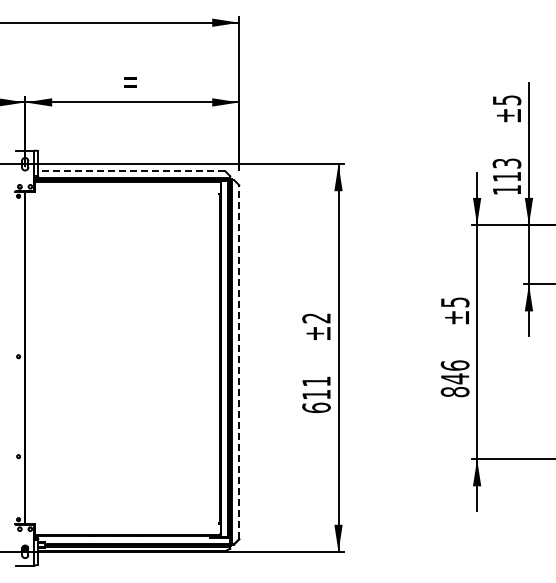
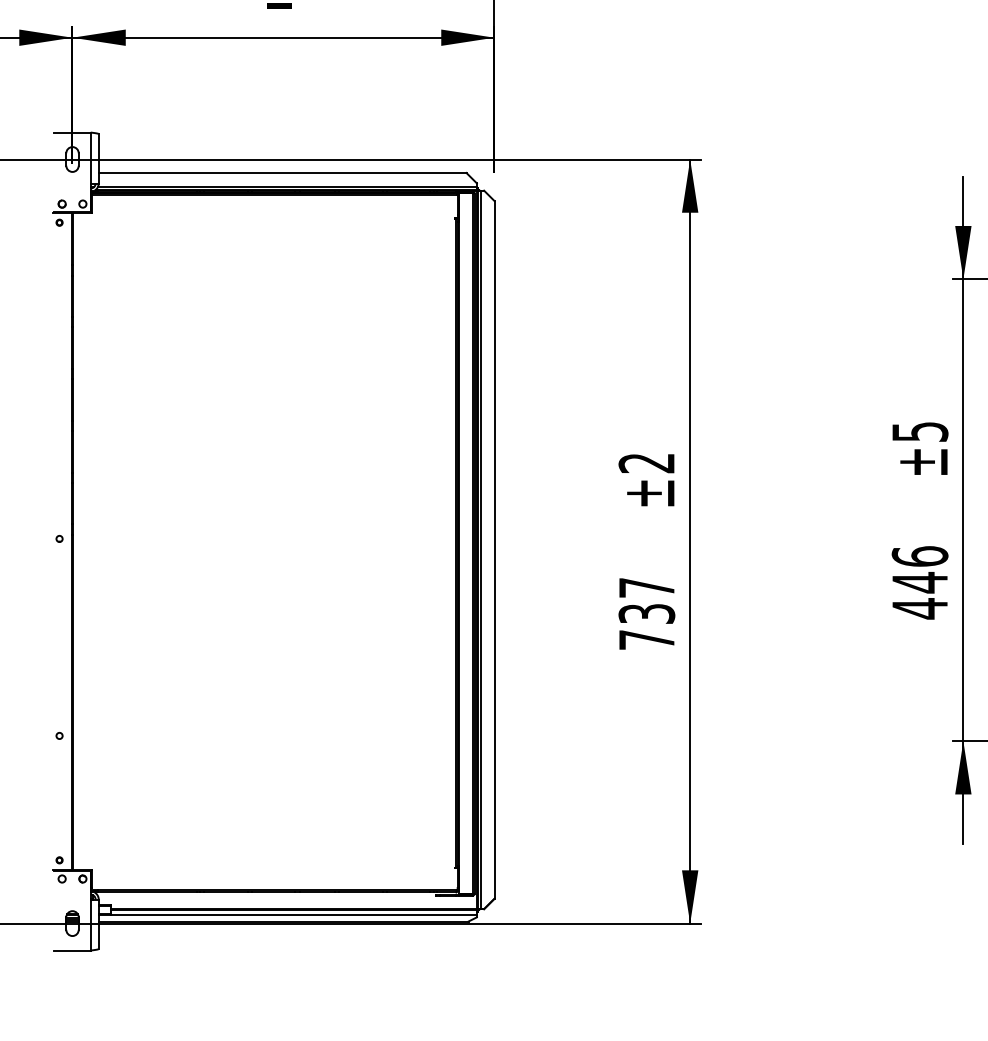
line: (131, 171) -> (282, 173), dashed -> solid
line: (239, 362) -> (494, 550), dashed -> solid
text: (454, 391) -> (918, 607), 846 -> 446
text: (316, 394) -> (646, 613), 611 -> 737

